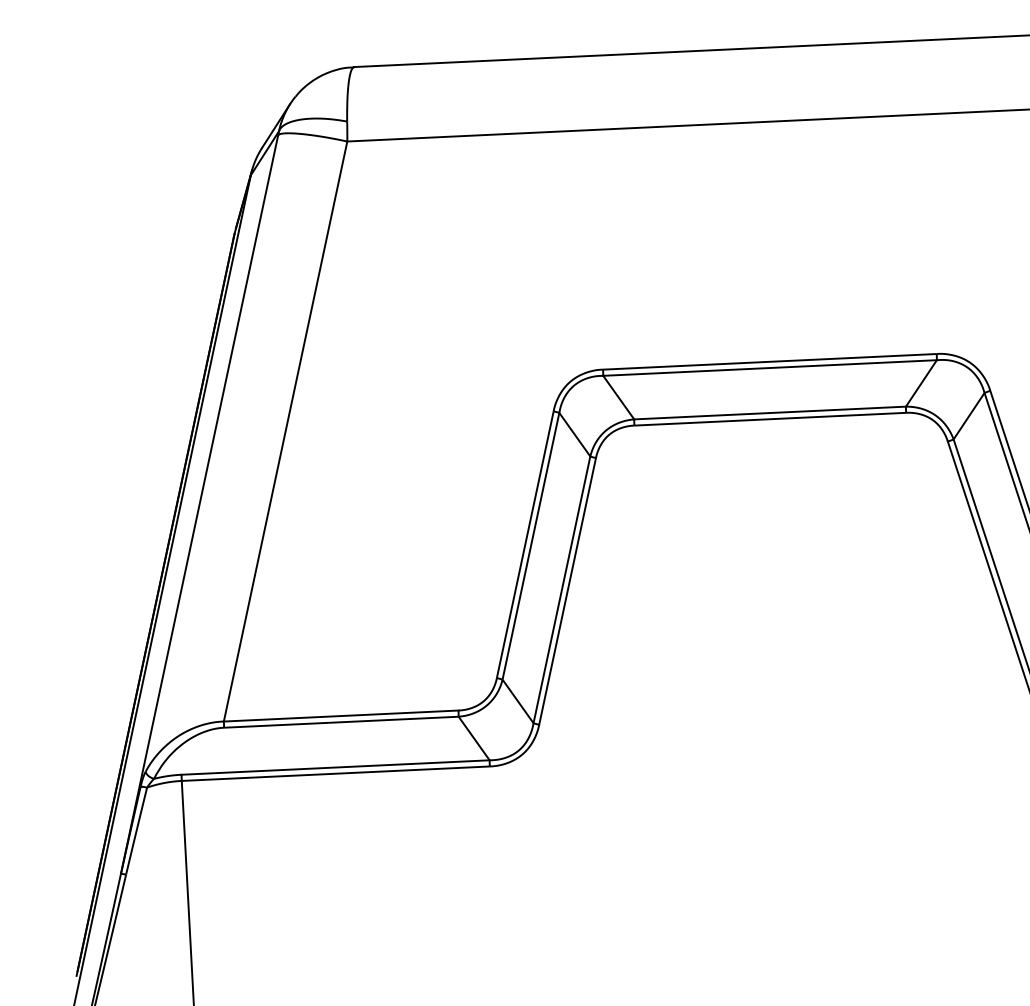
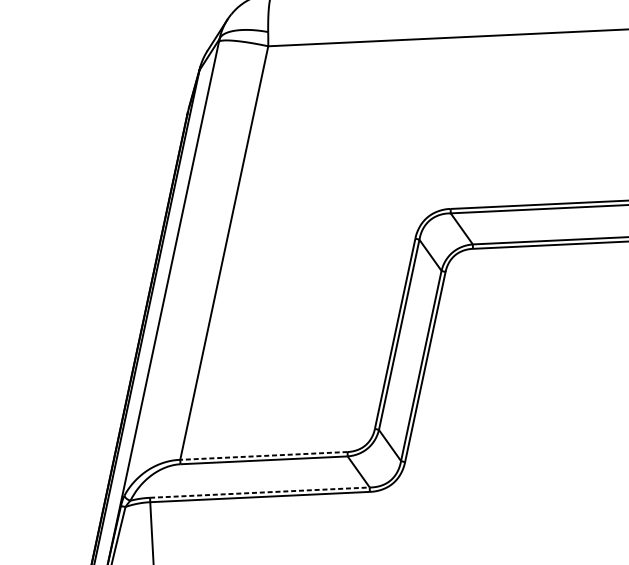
line: (340, 716) -> (263, 456), solid -> dashed
line: (336, 767) -> (260, 492), solid -> dashed

